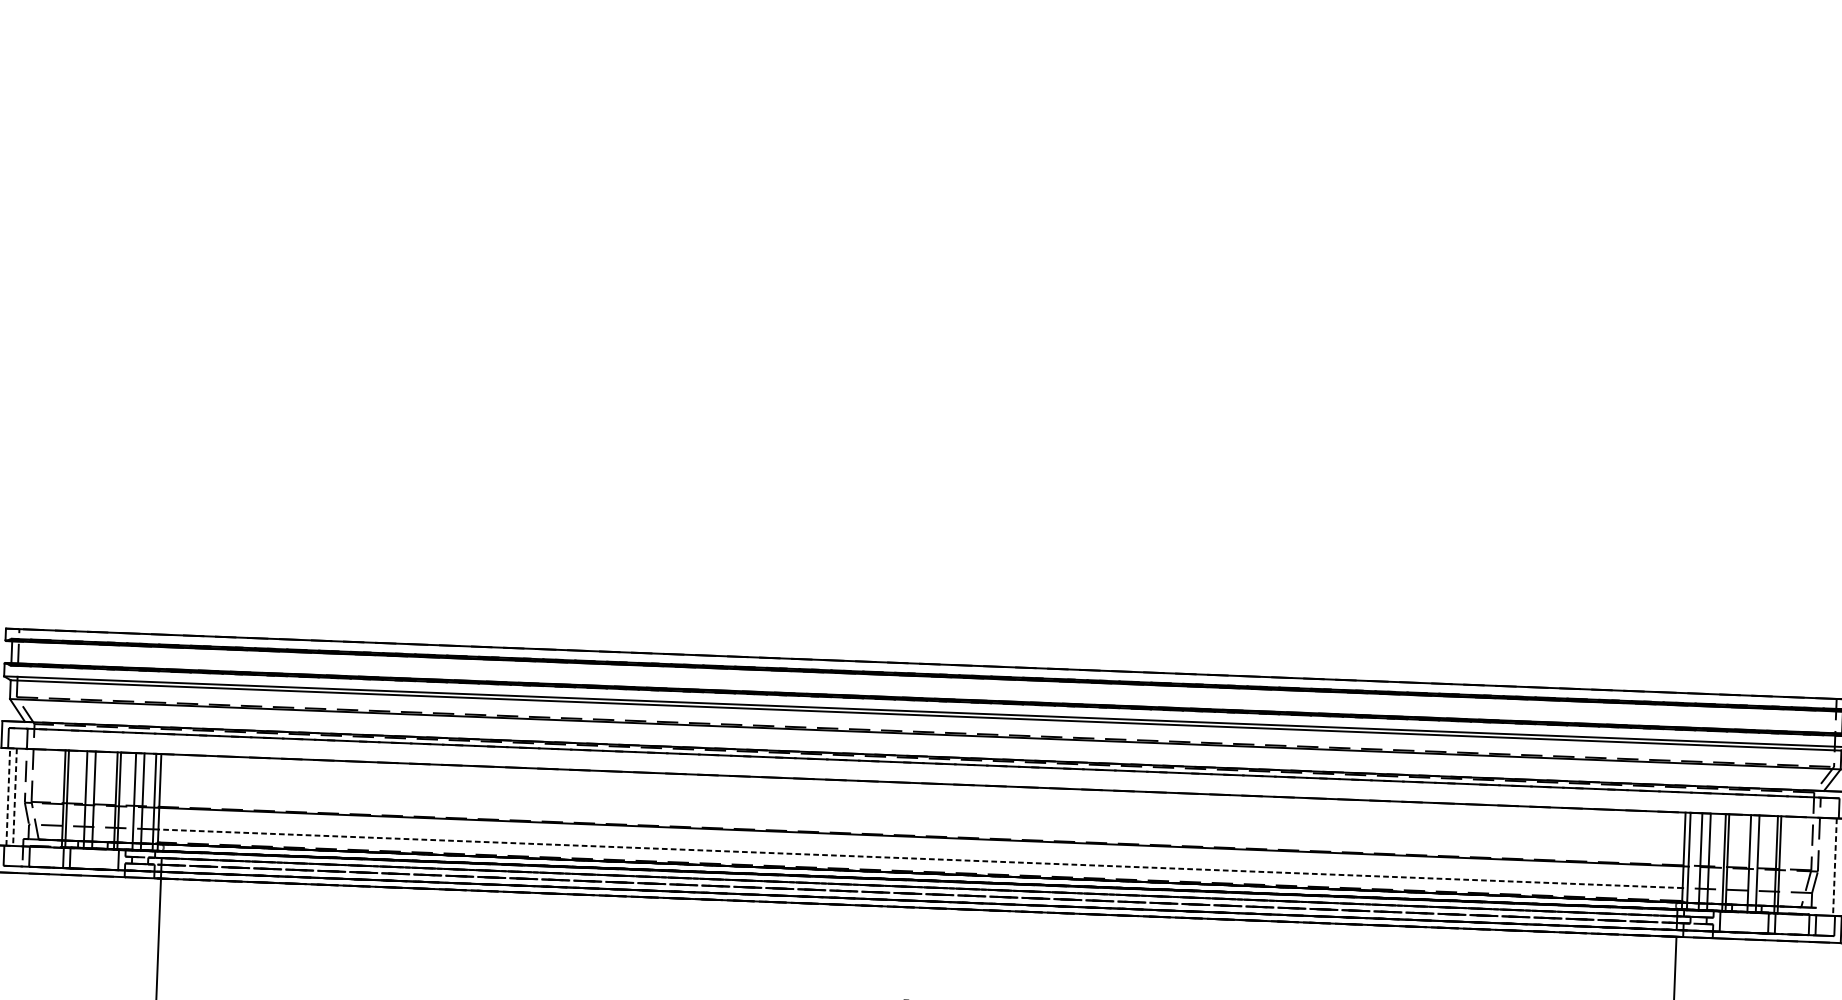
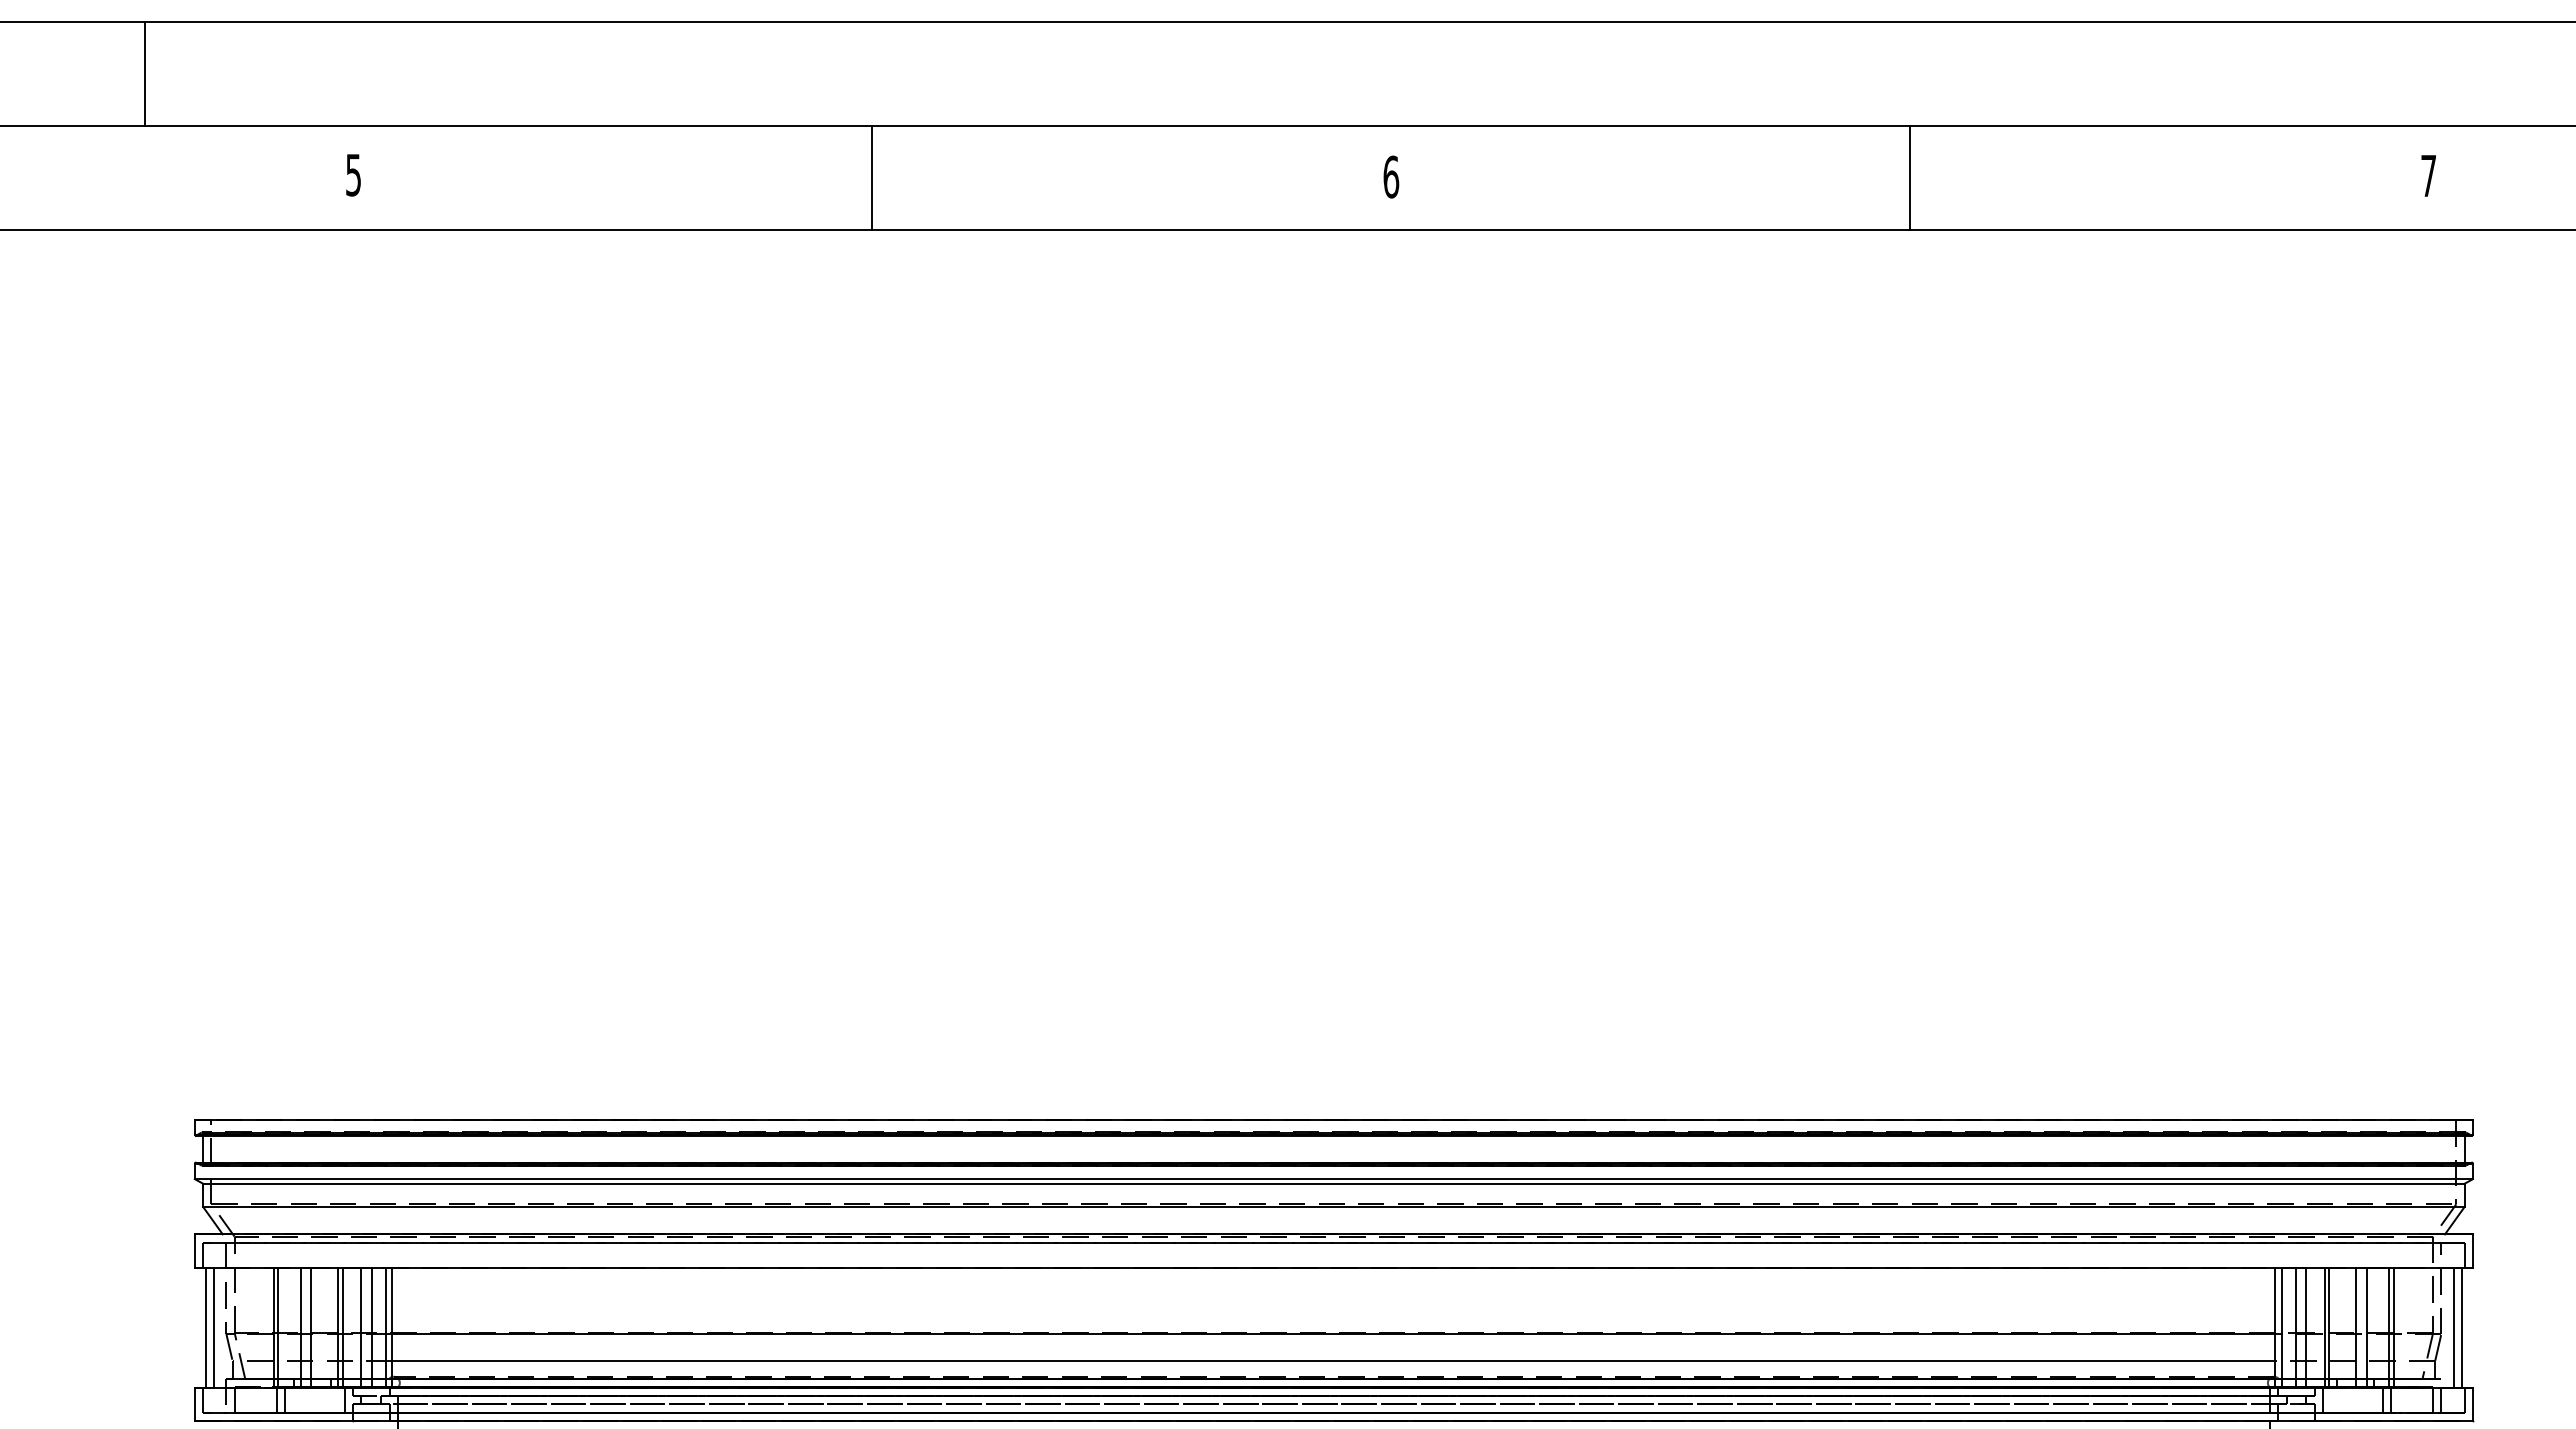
line: (8, 796) -> (205, 1327), dashed -> solid
line: (14, 797) -> (213, 1328), dashed -> solid
line: (920, 858) -> (1333, 1360), dashed -> solid
line: (1827, 866) -> (2453, 1327), added
line: (1835, 867) -> (2462, 1328), dashed -> solid

